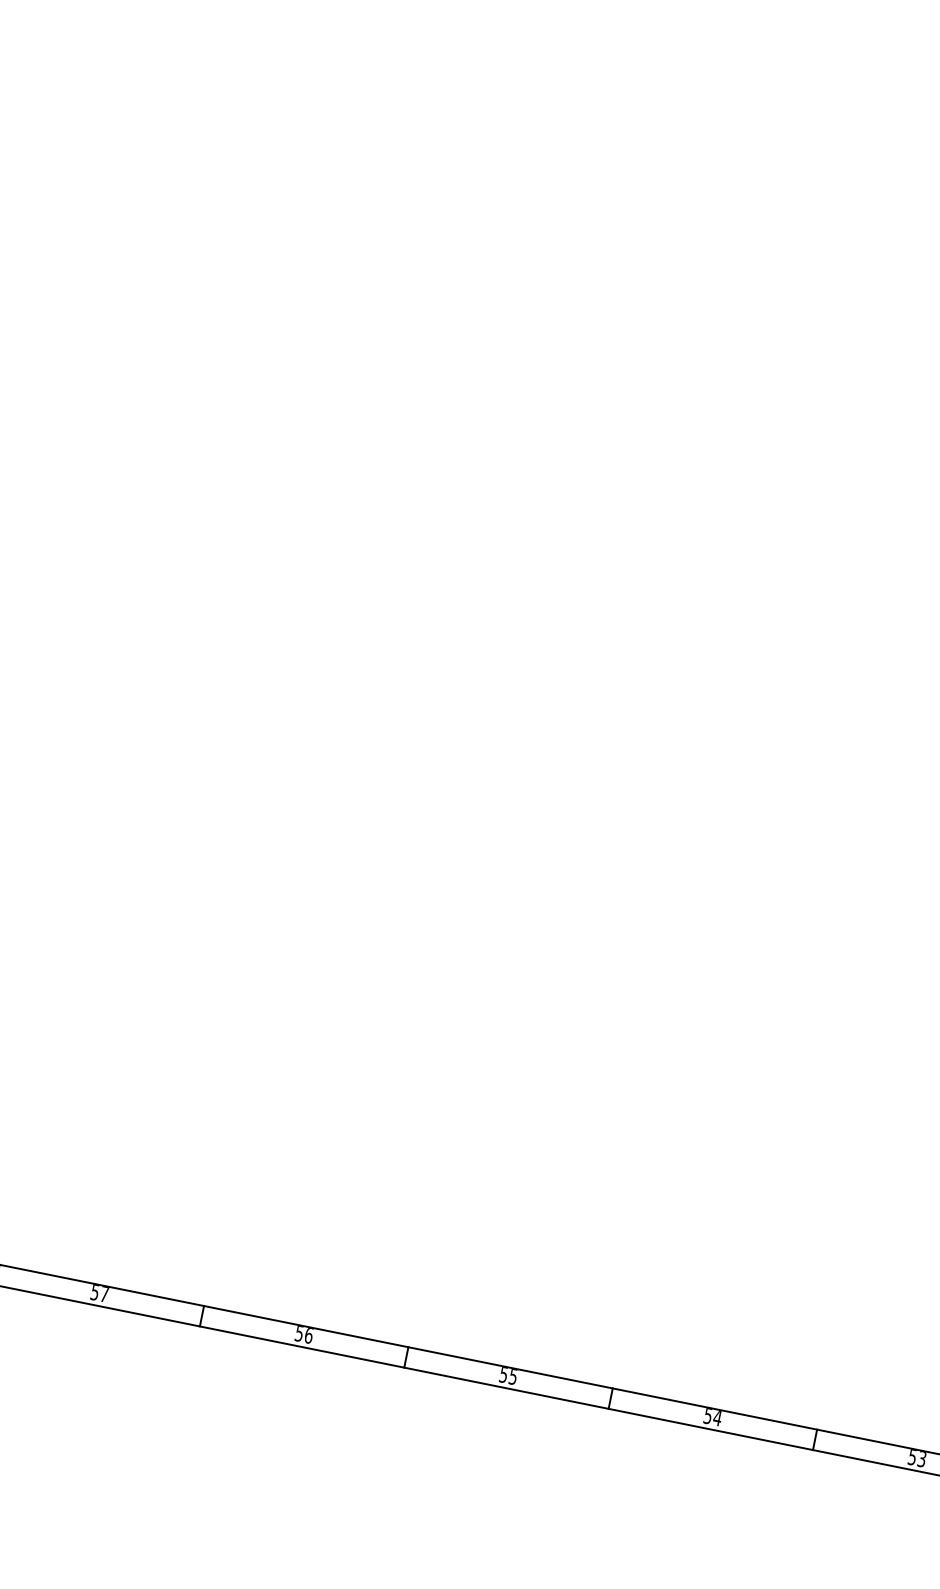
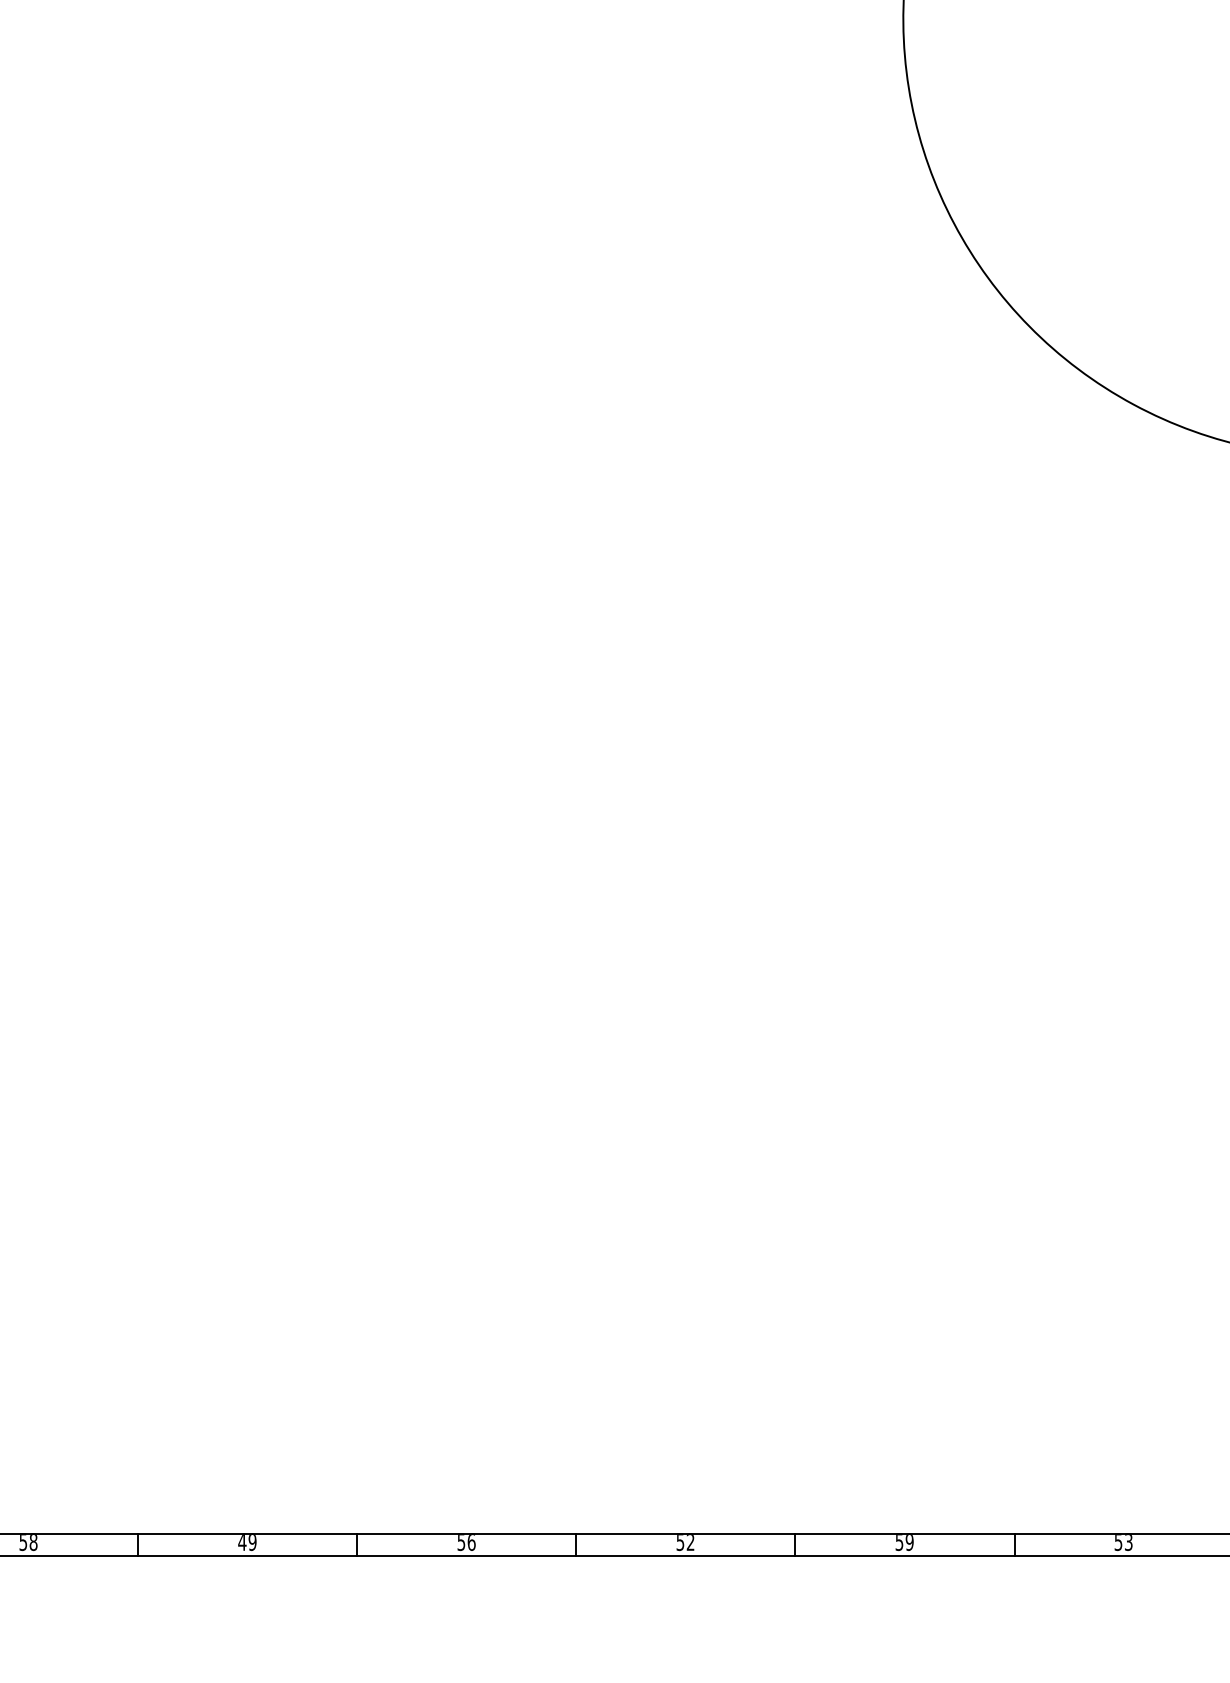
text: (99, 1294) -> (247, 1543), 57 -> 49
text: (512, 1377) -> (690, 1543), 55 -> 52
text: (717, 1419) -> (909, 1543), 54 -> 59

